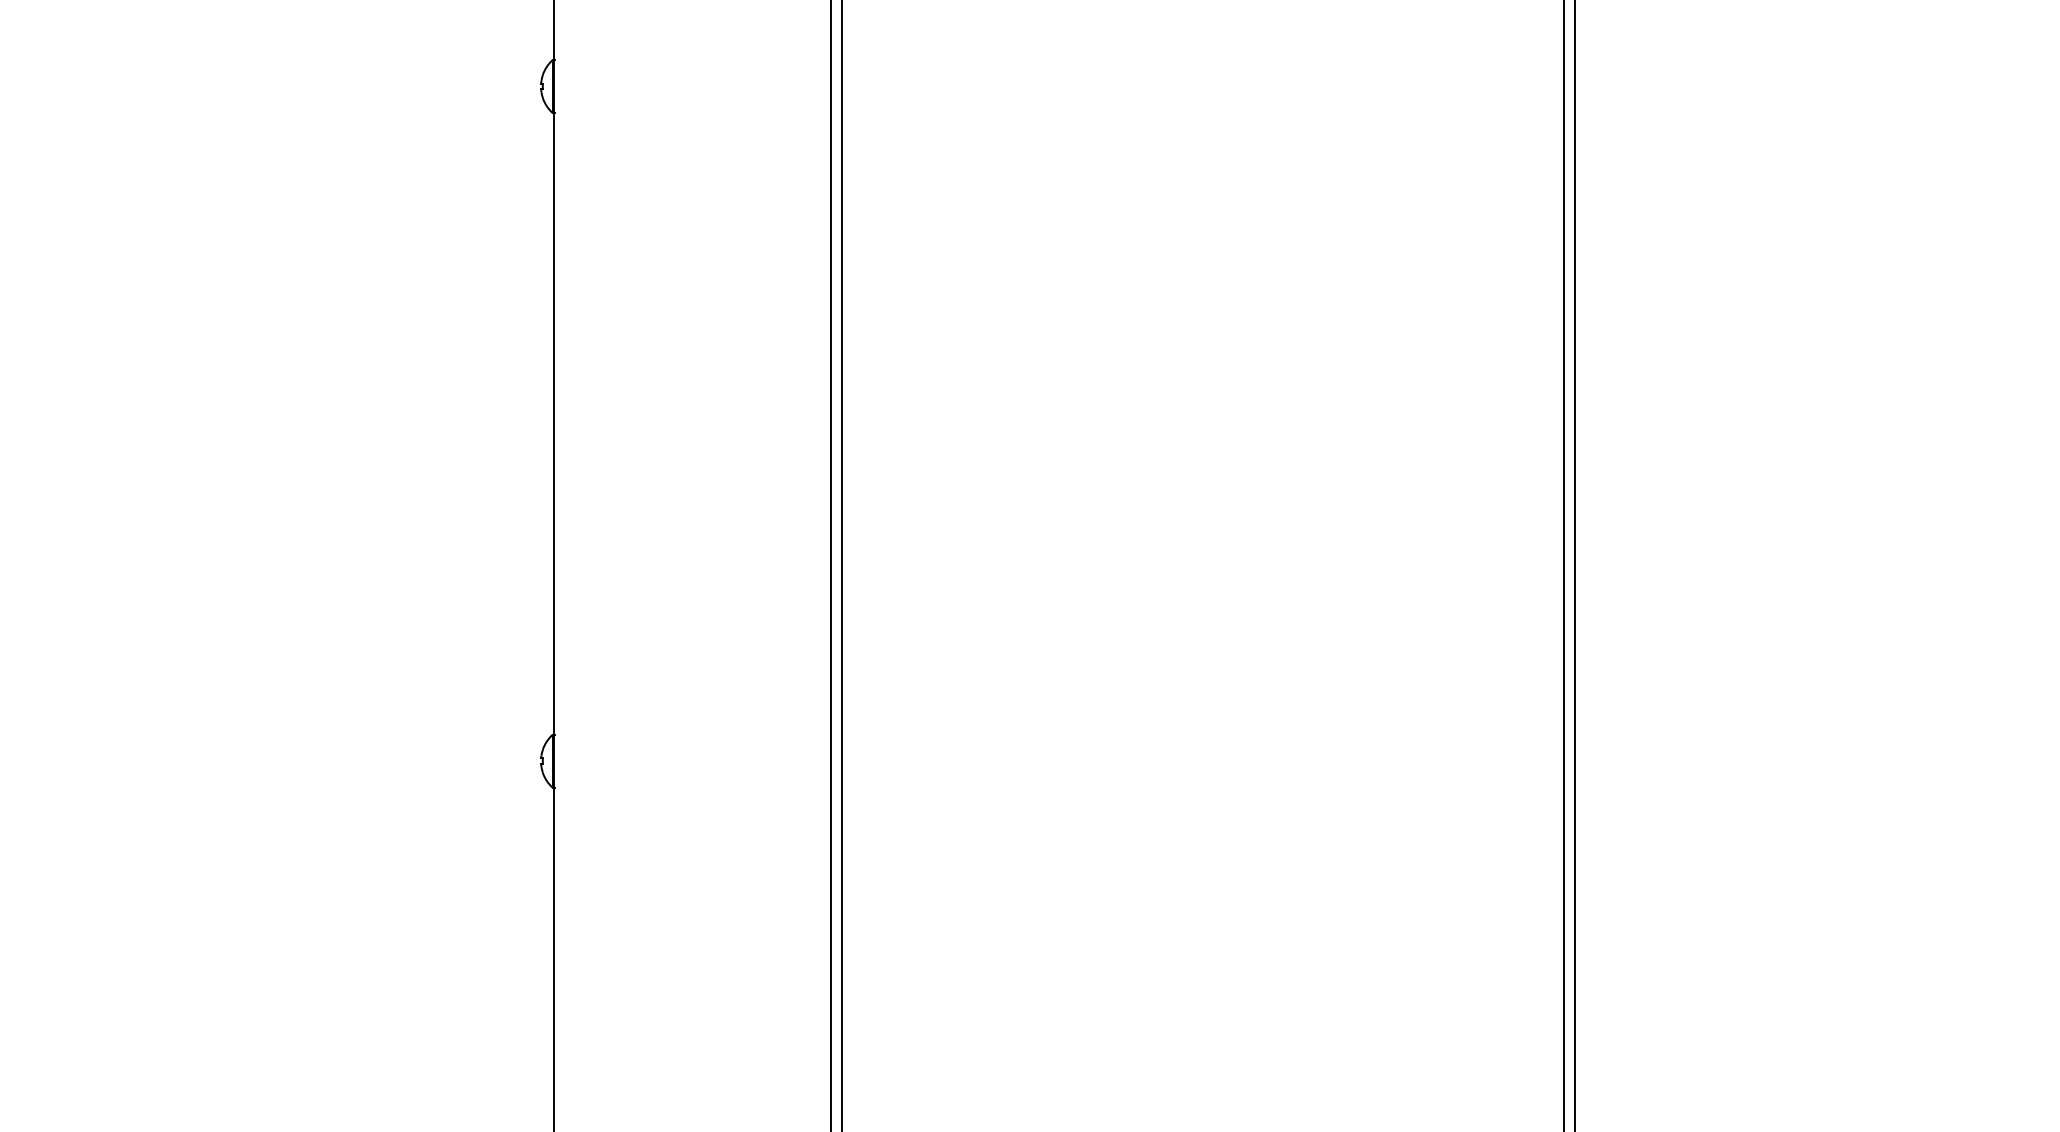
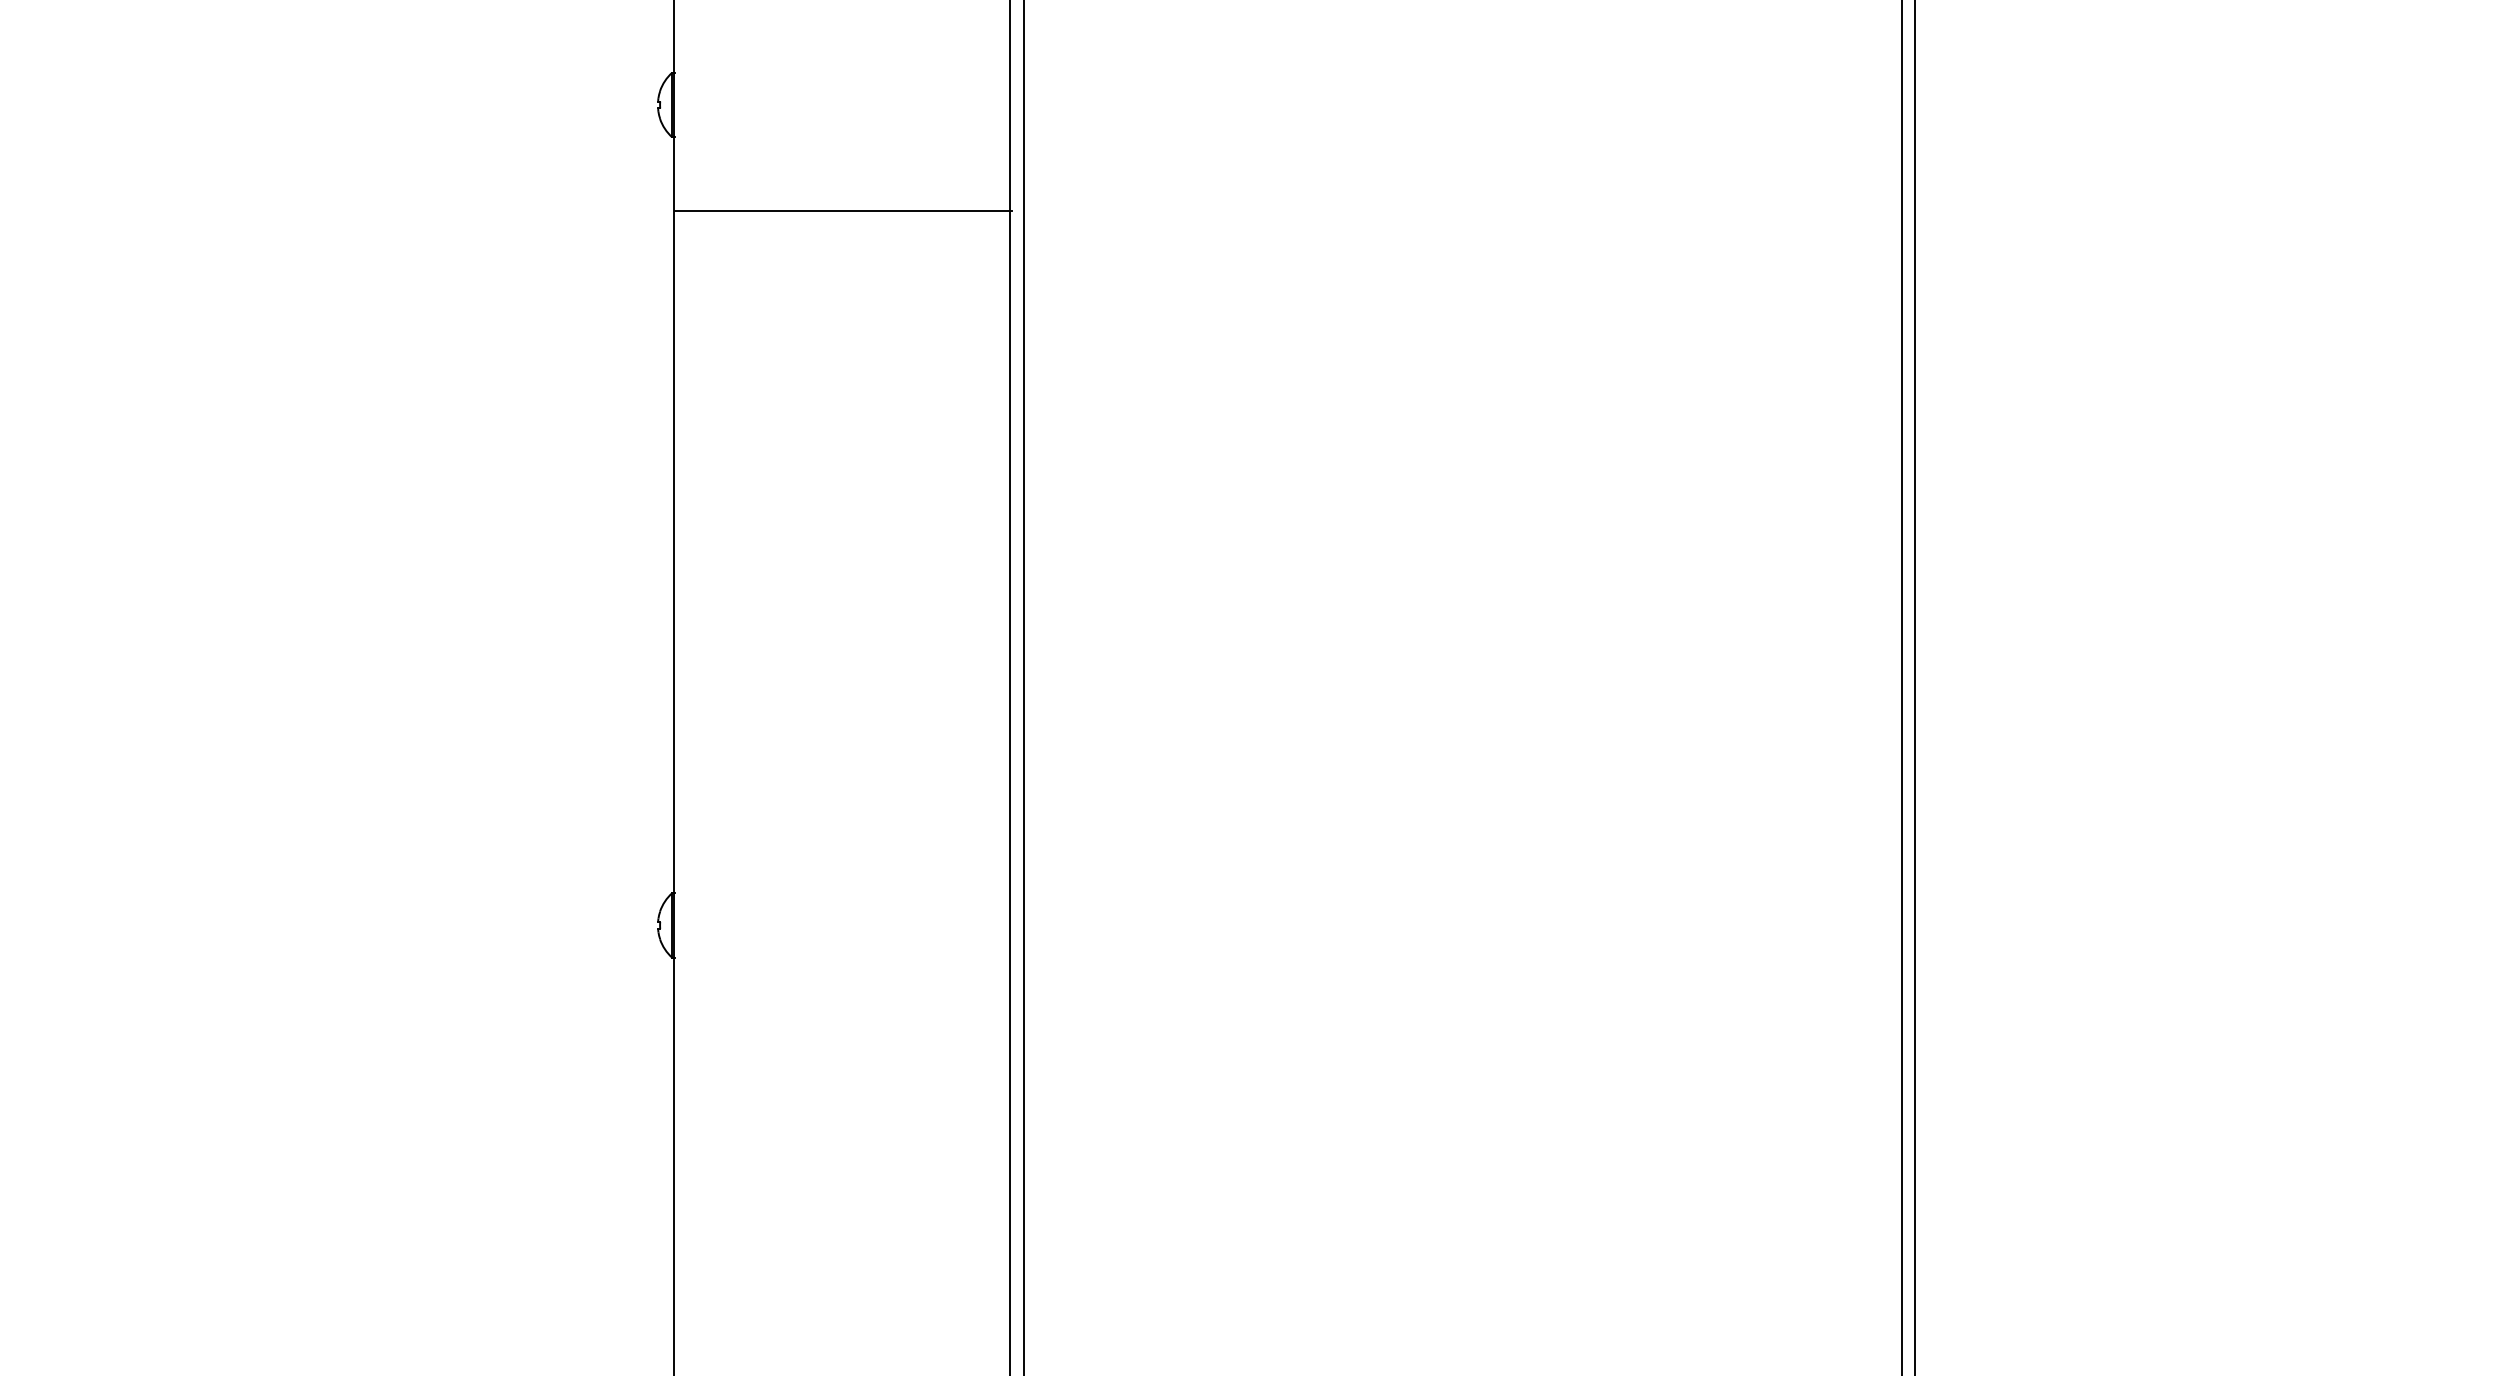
line: (692, 173) -> (842, 210), added

